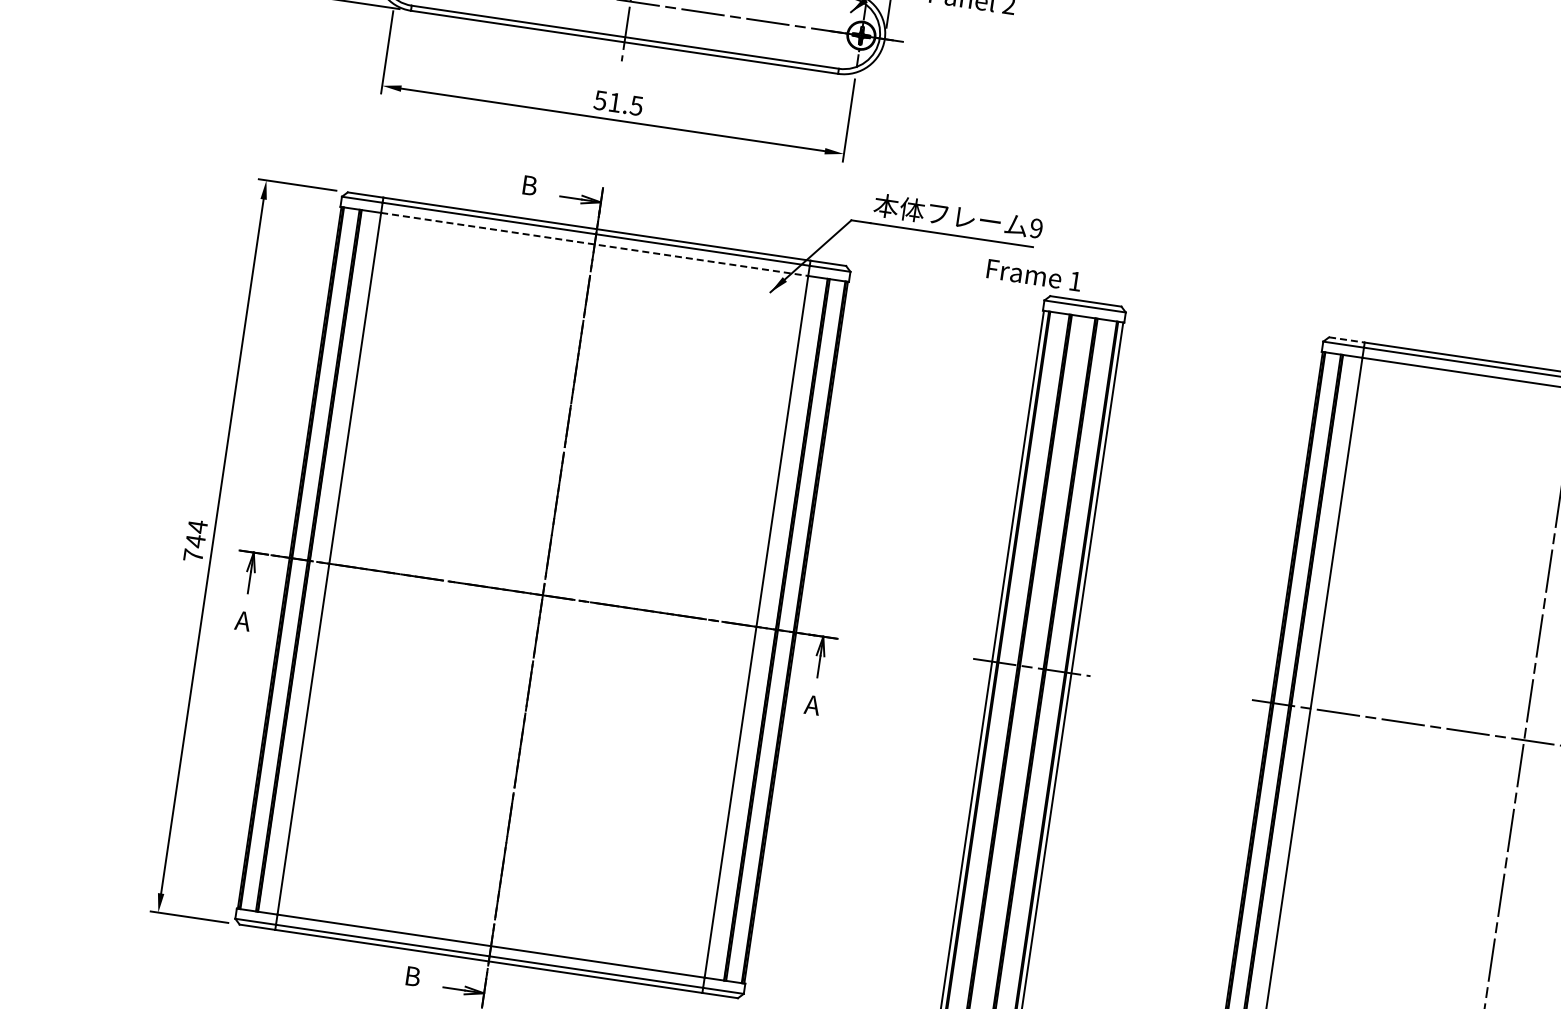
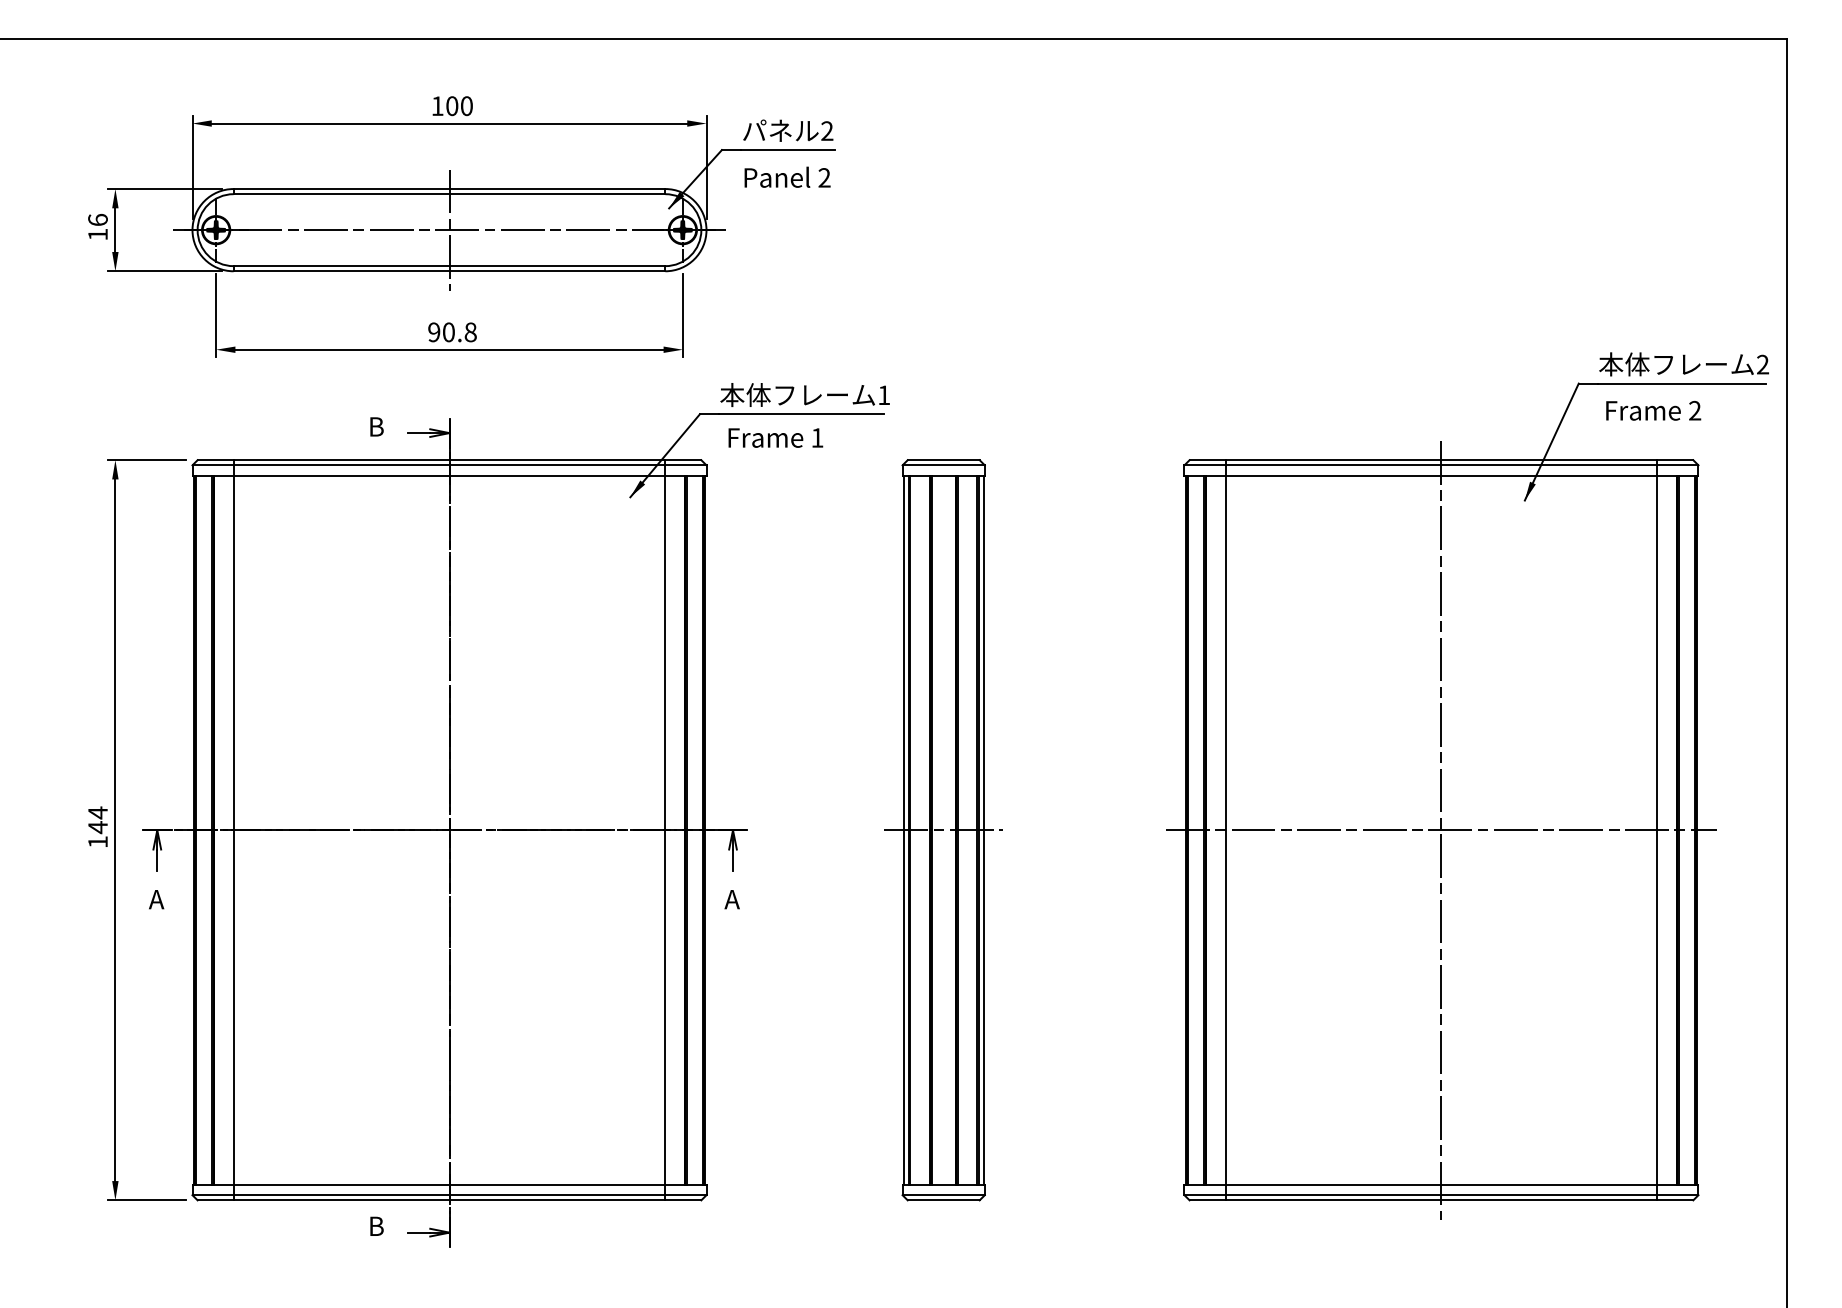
text: (618, 103) -> (452, 332), 51.5 -> 90.8
text: (1036, 228) -> (884, 395), 9 -> 1
line: (594, 244) -> (449, 475), dashed -> solid
text: (1033, 274) -> (775, 437), moved
line: (1346, 340) -> (1207, 460), dashed -> solid
text: (193, 554) -> (97, 841), 744 -> 144

